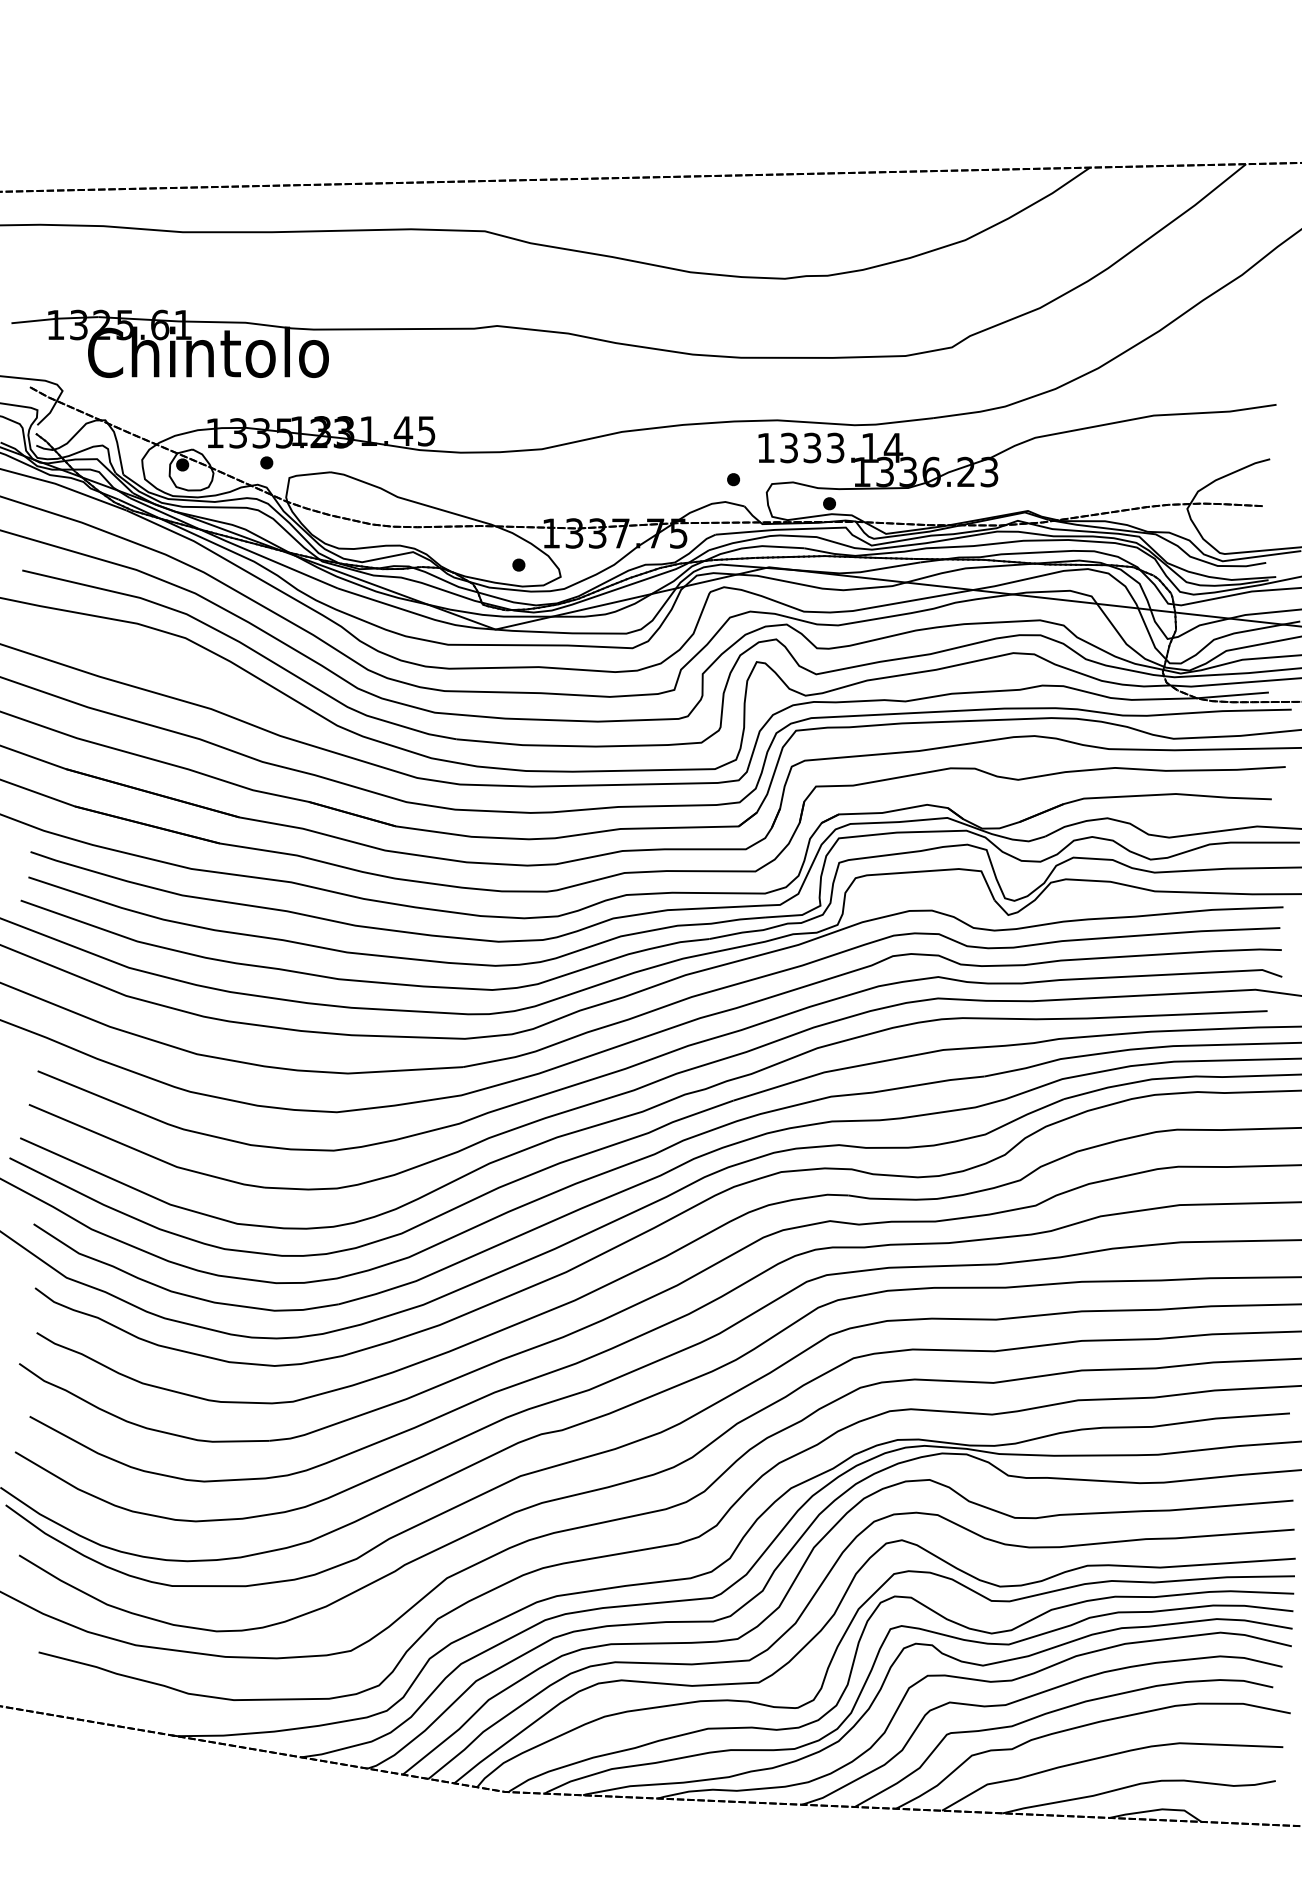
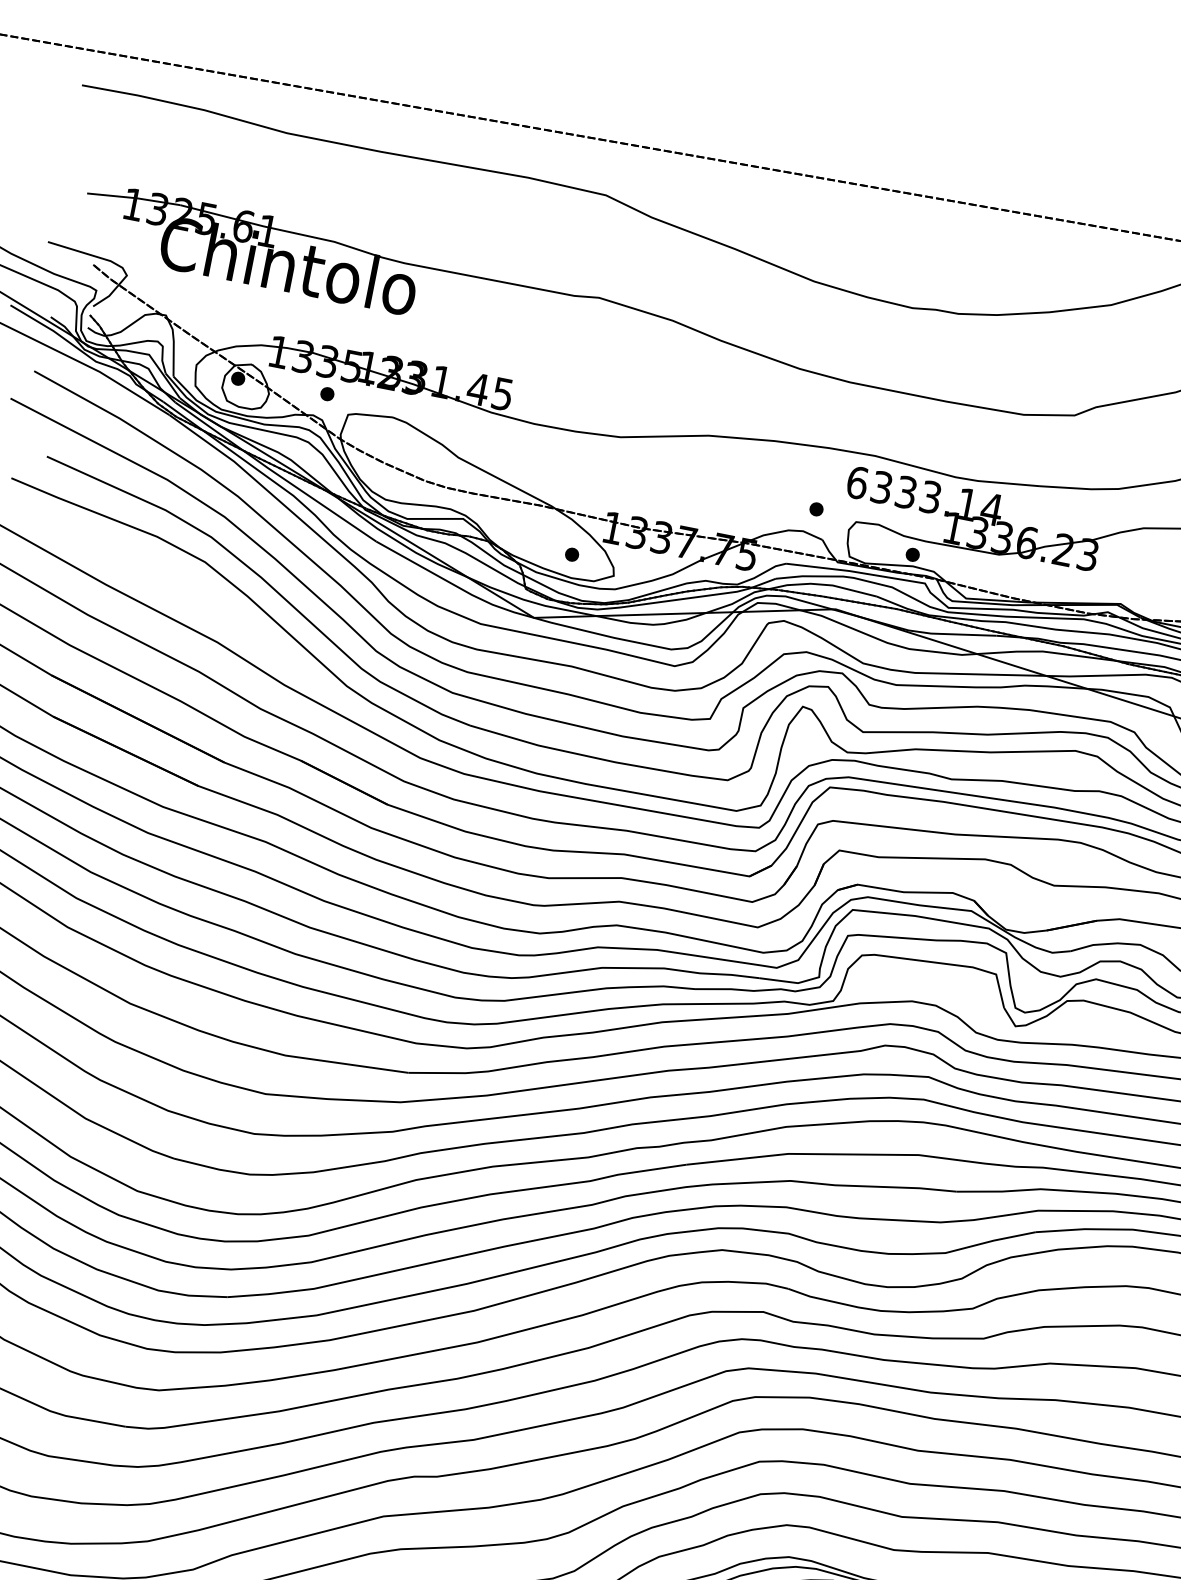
text: (766, 447) -> (857, 482), 1333.14 -> 6333.14

